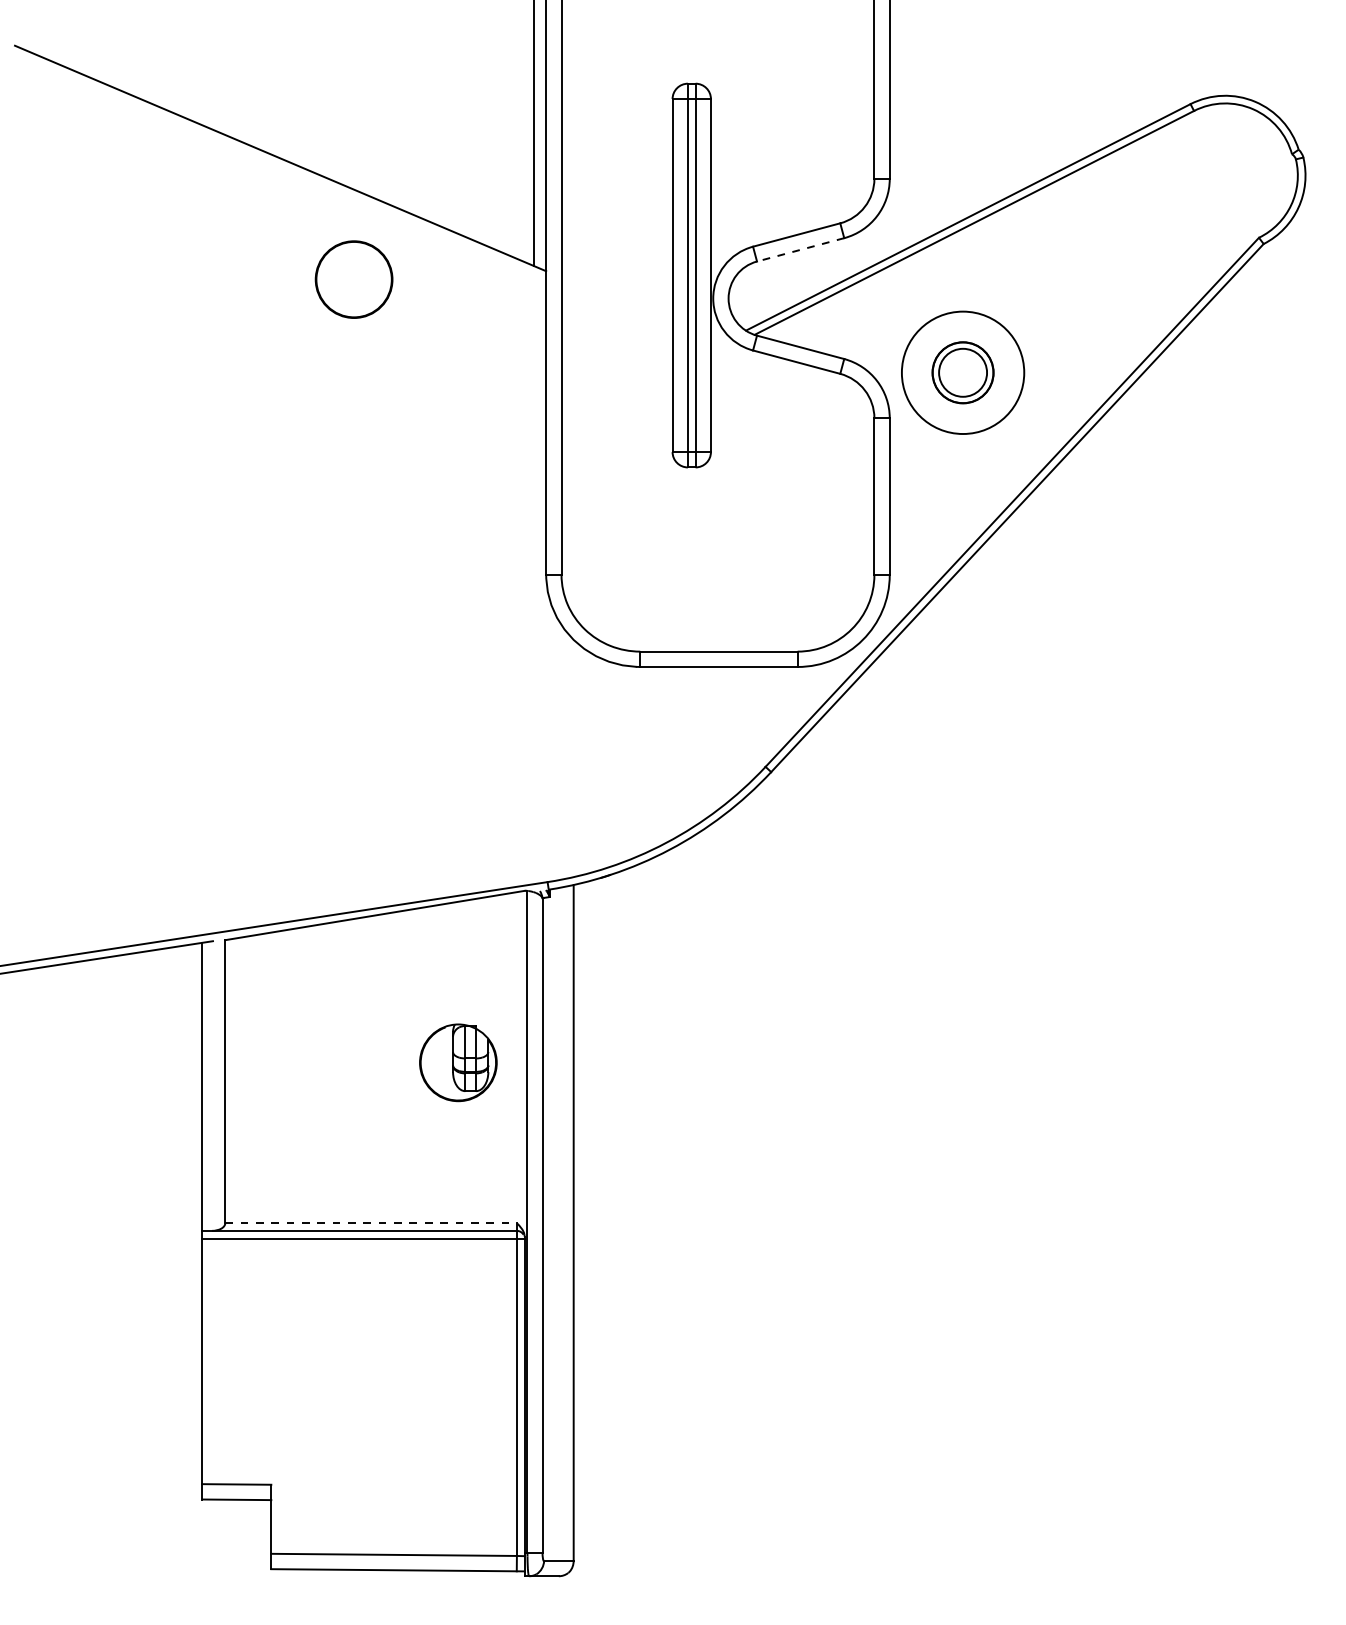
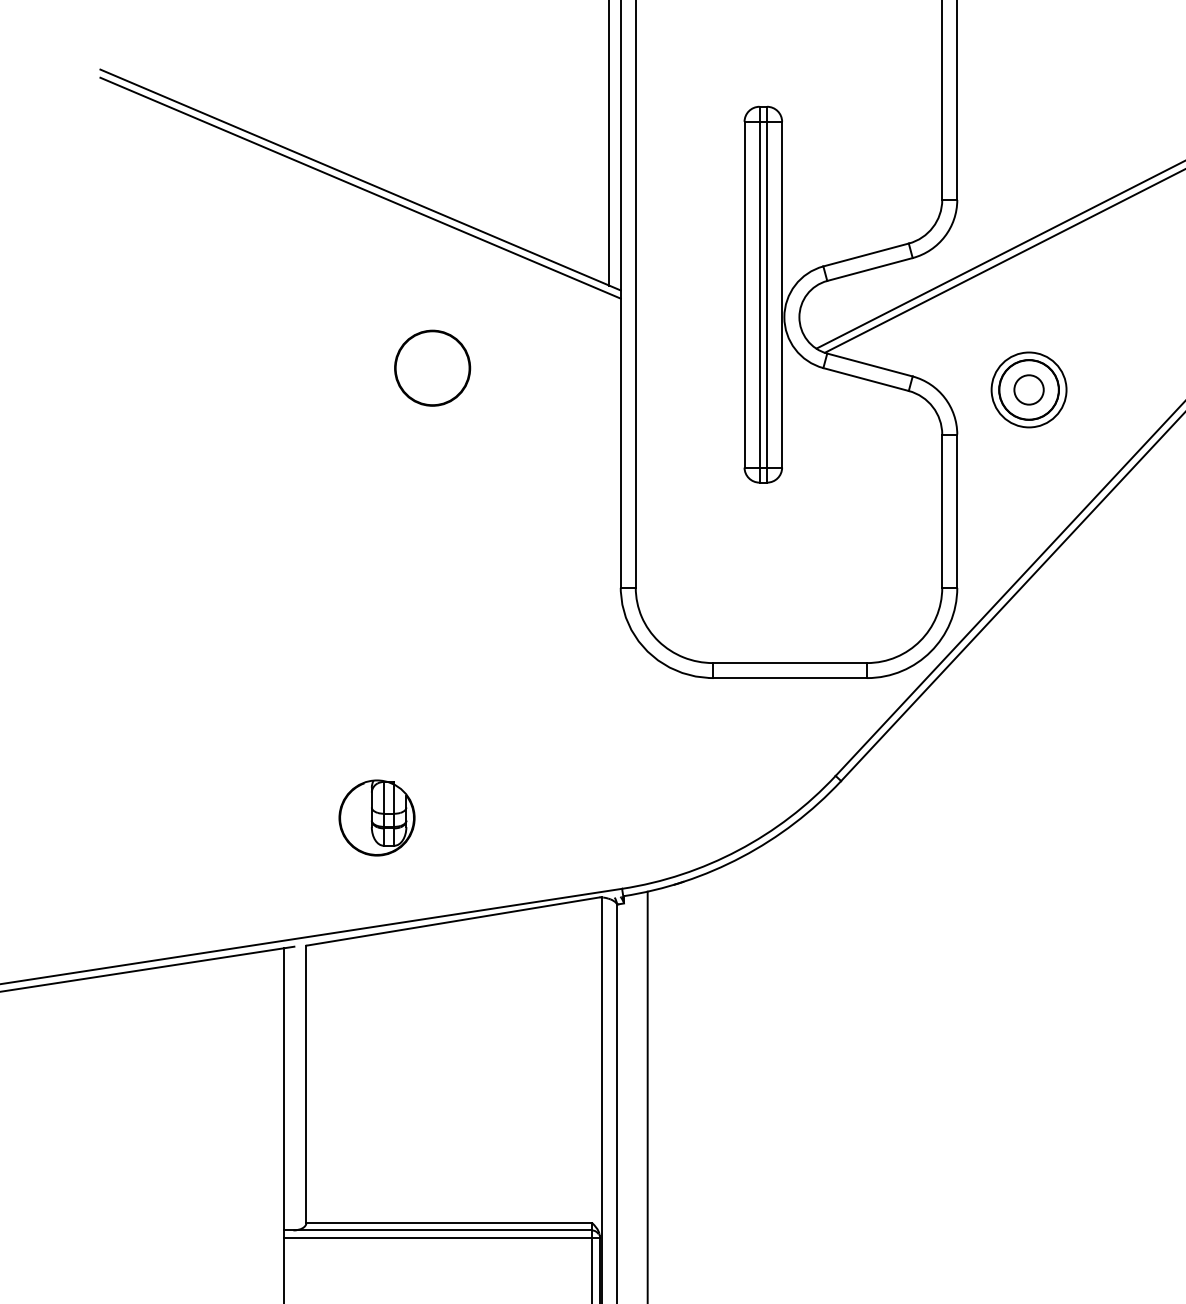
line: (280, 166) -> (360, 187), added
line: (800, 249) -> (869, 269), dashed -> solid
part: (353, 279) -> (432, 368), moved
circle: (962, 372) -> (1028, 389), size x0.62
circle: (963, 372) -> (1029, 389), size x0.62
part: (458, 1062) -> (377, 817), moved
line: (371, 1223) -> (449, 1223), dashed -> solid

